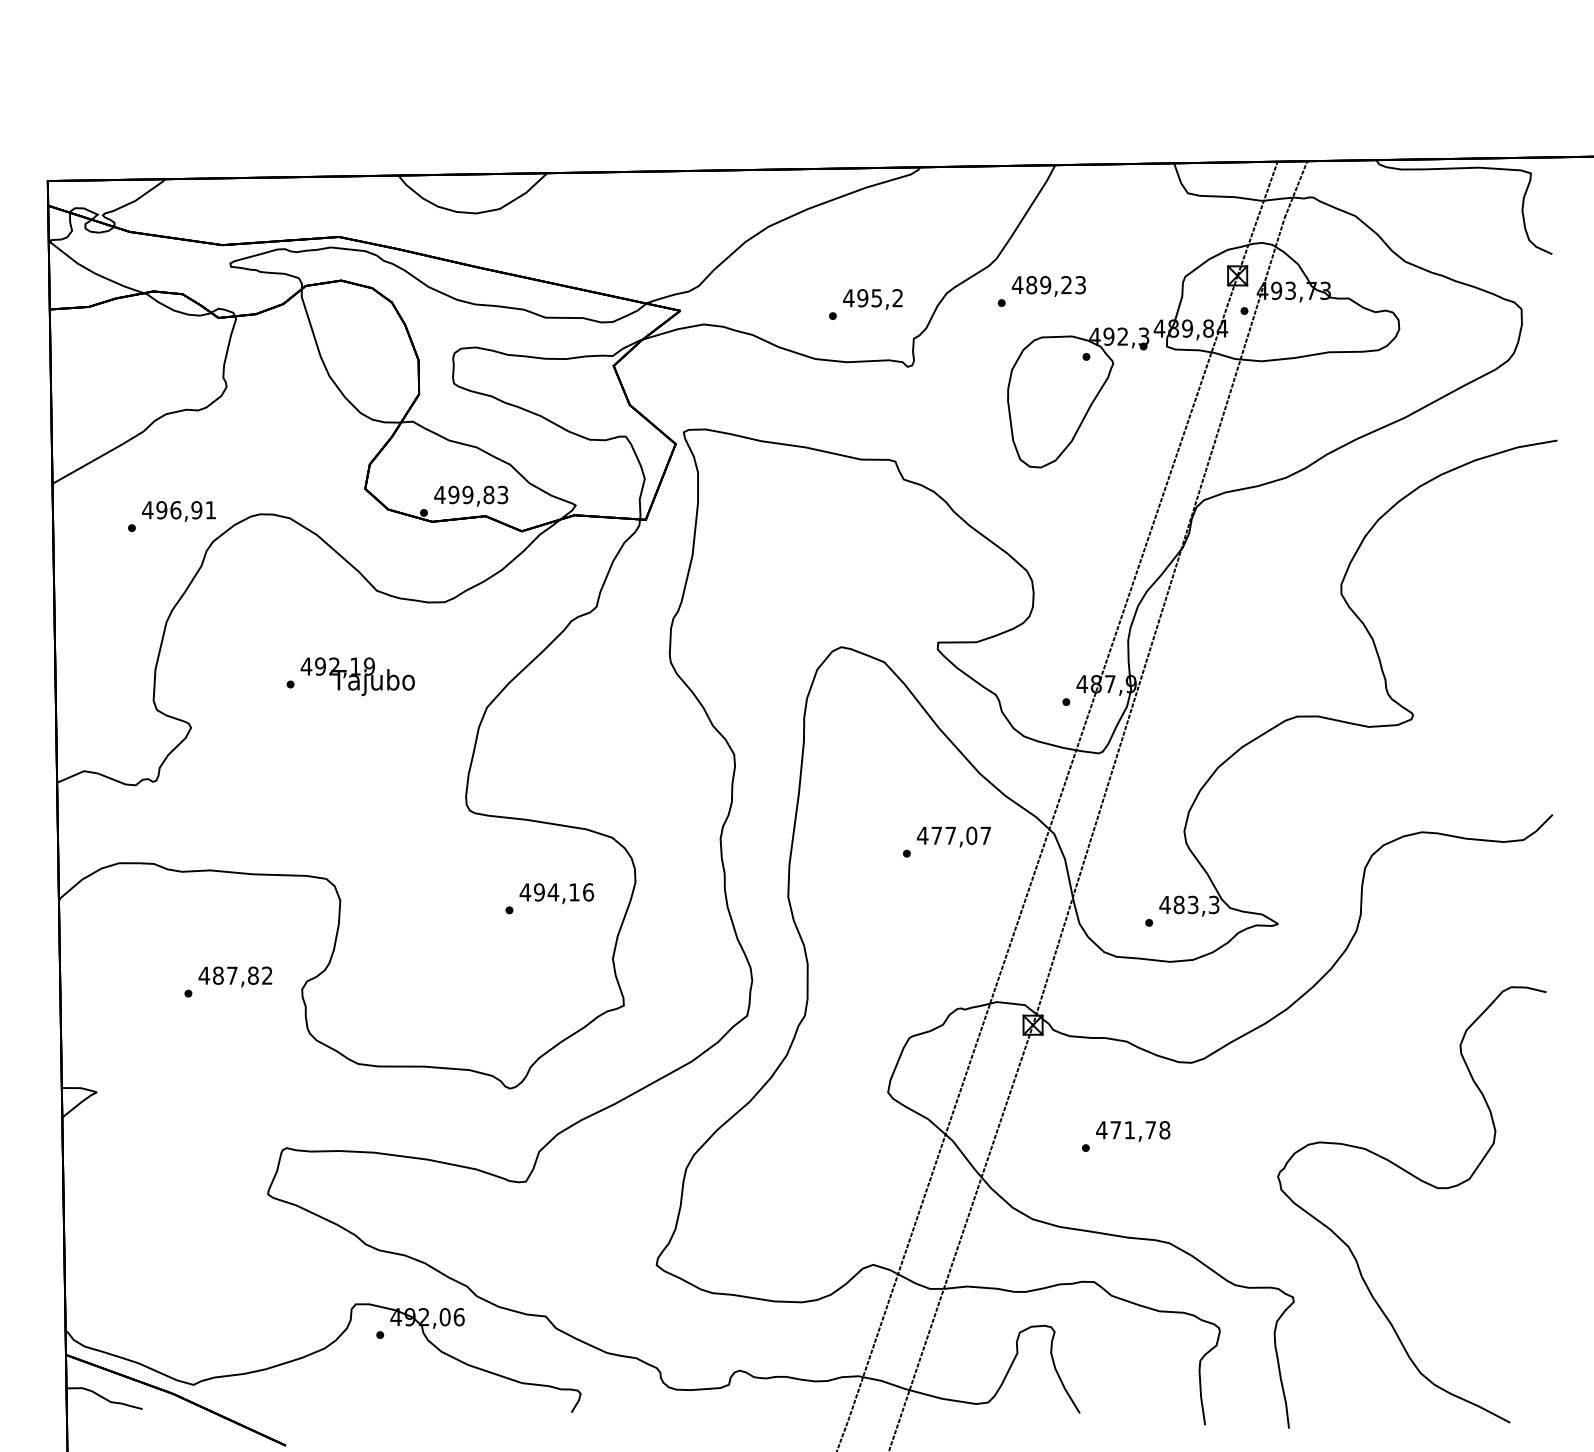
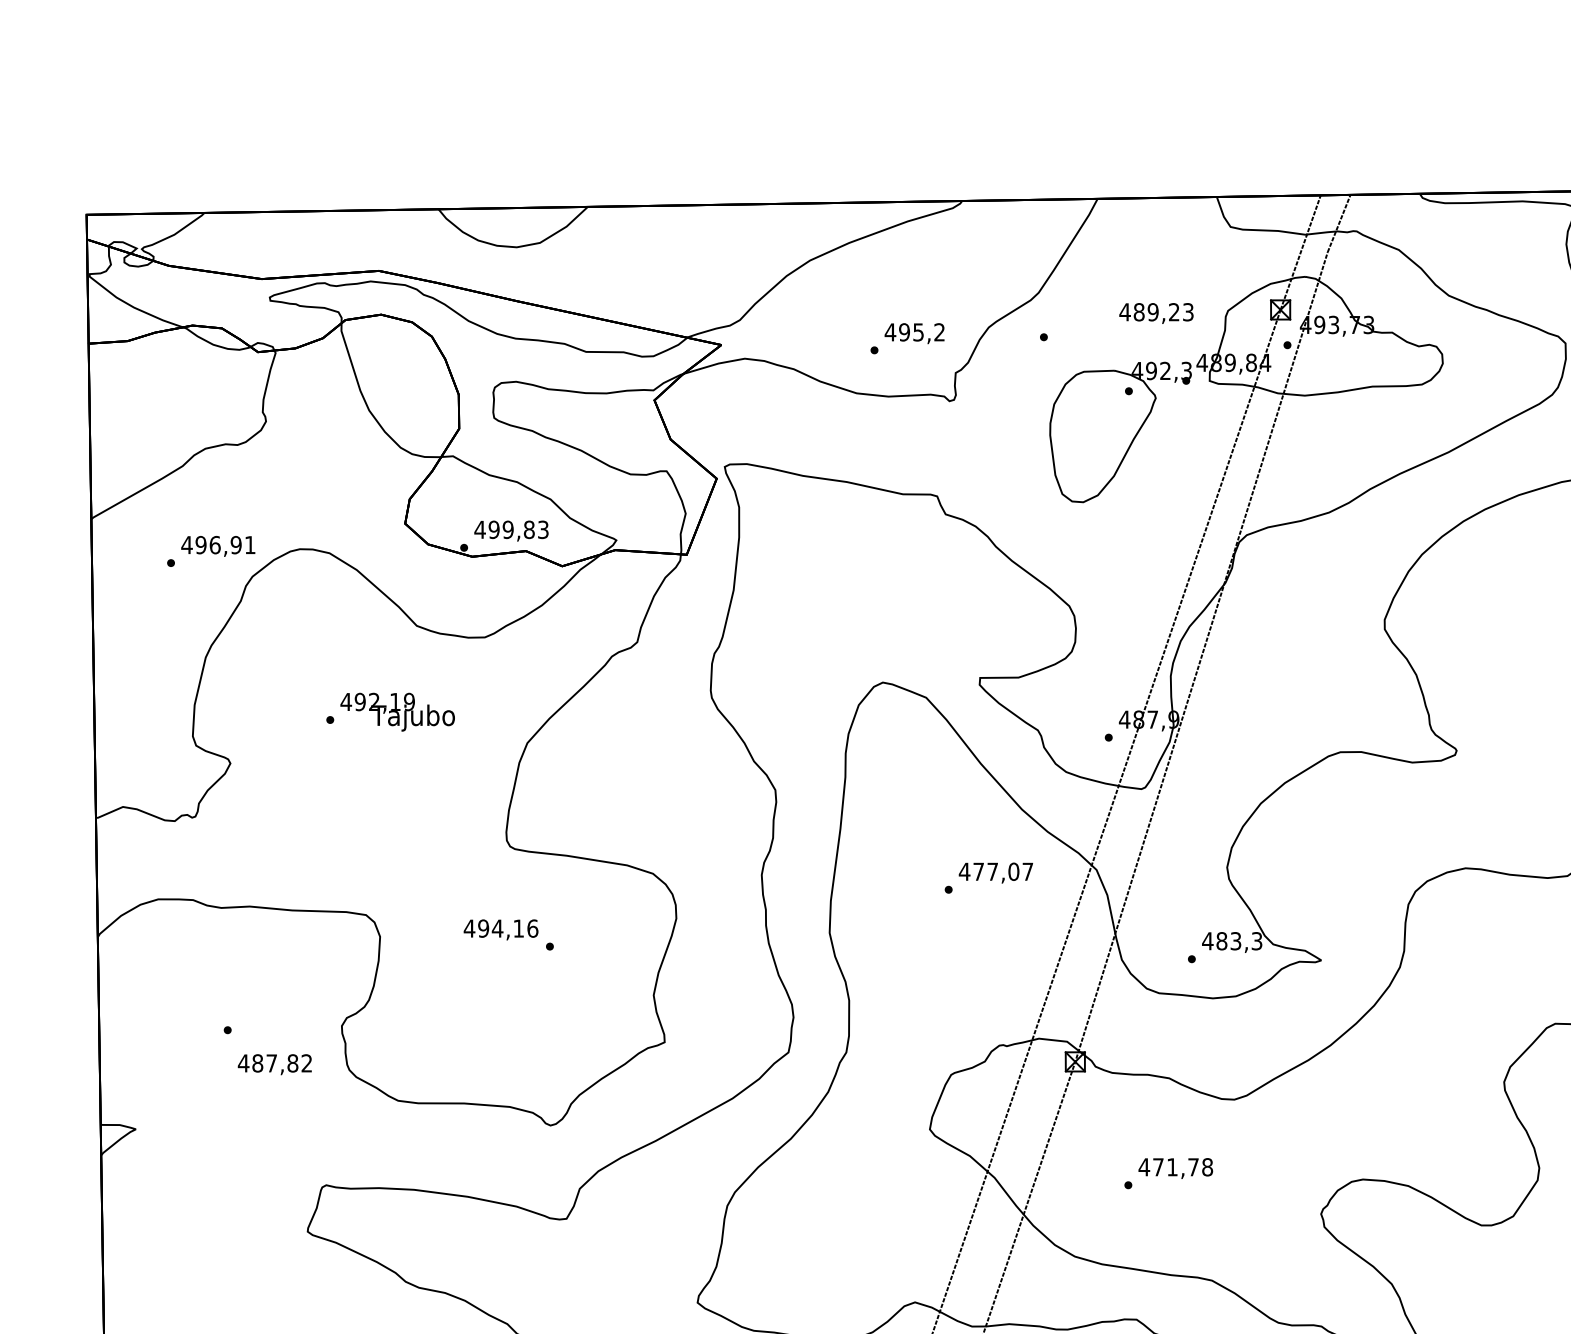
text: (1048, 286) -> (1156, 313), moved
text: (556, 893) -> (500, 929), moved
text: (235, 976) -> (274, 1064), moved

